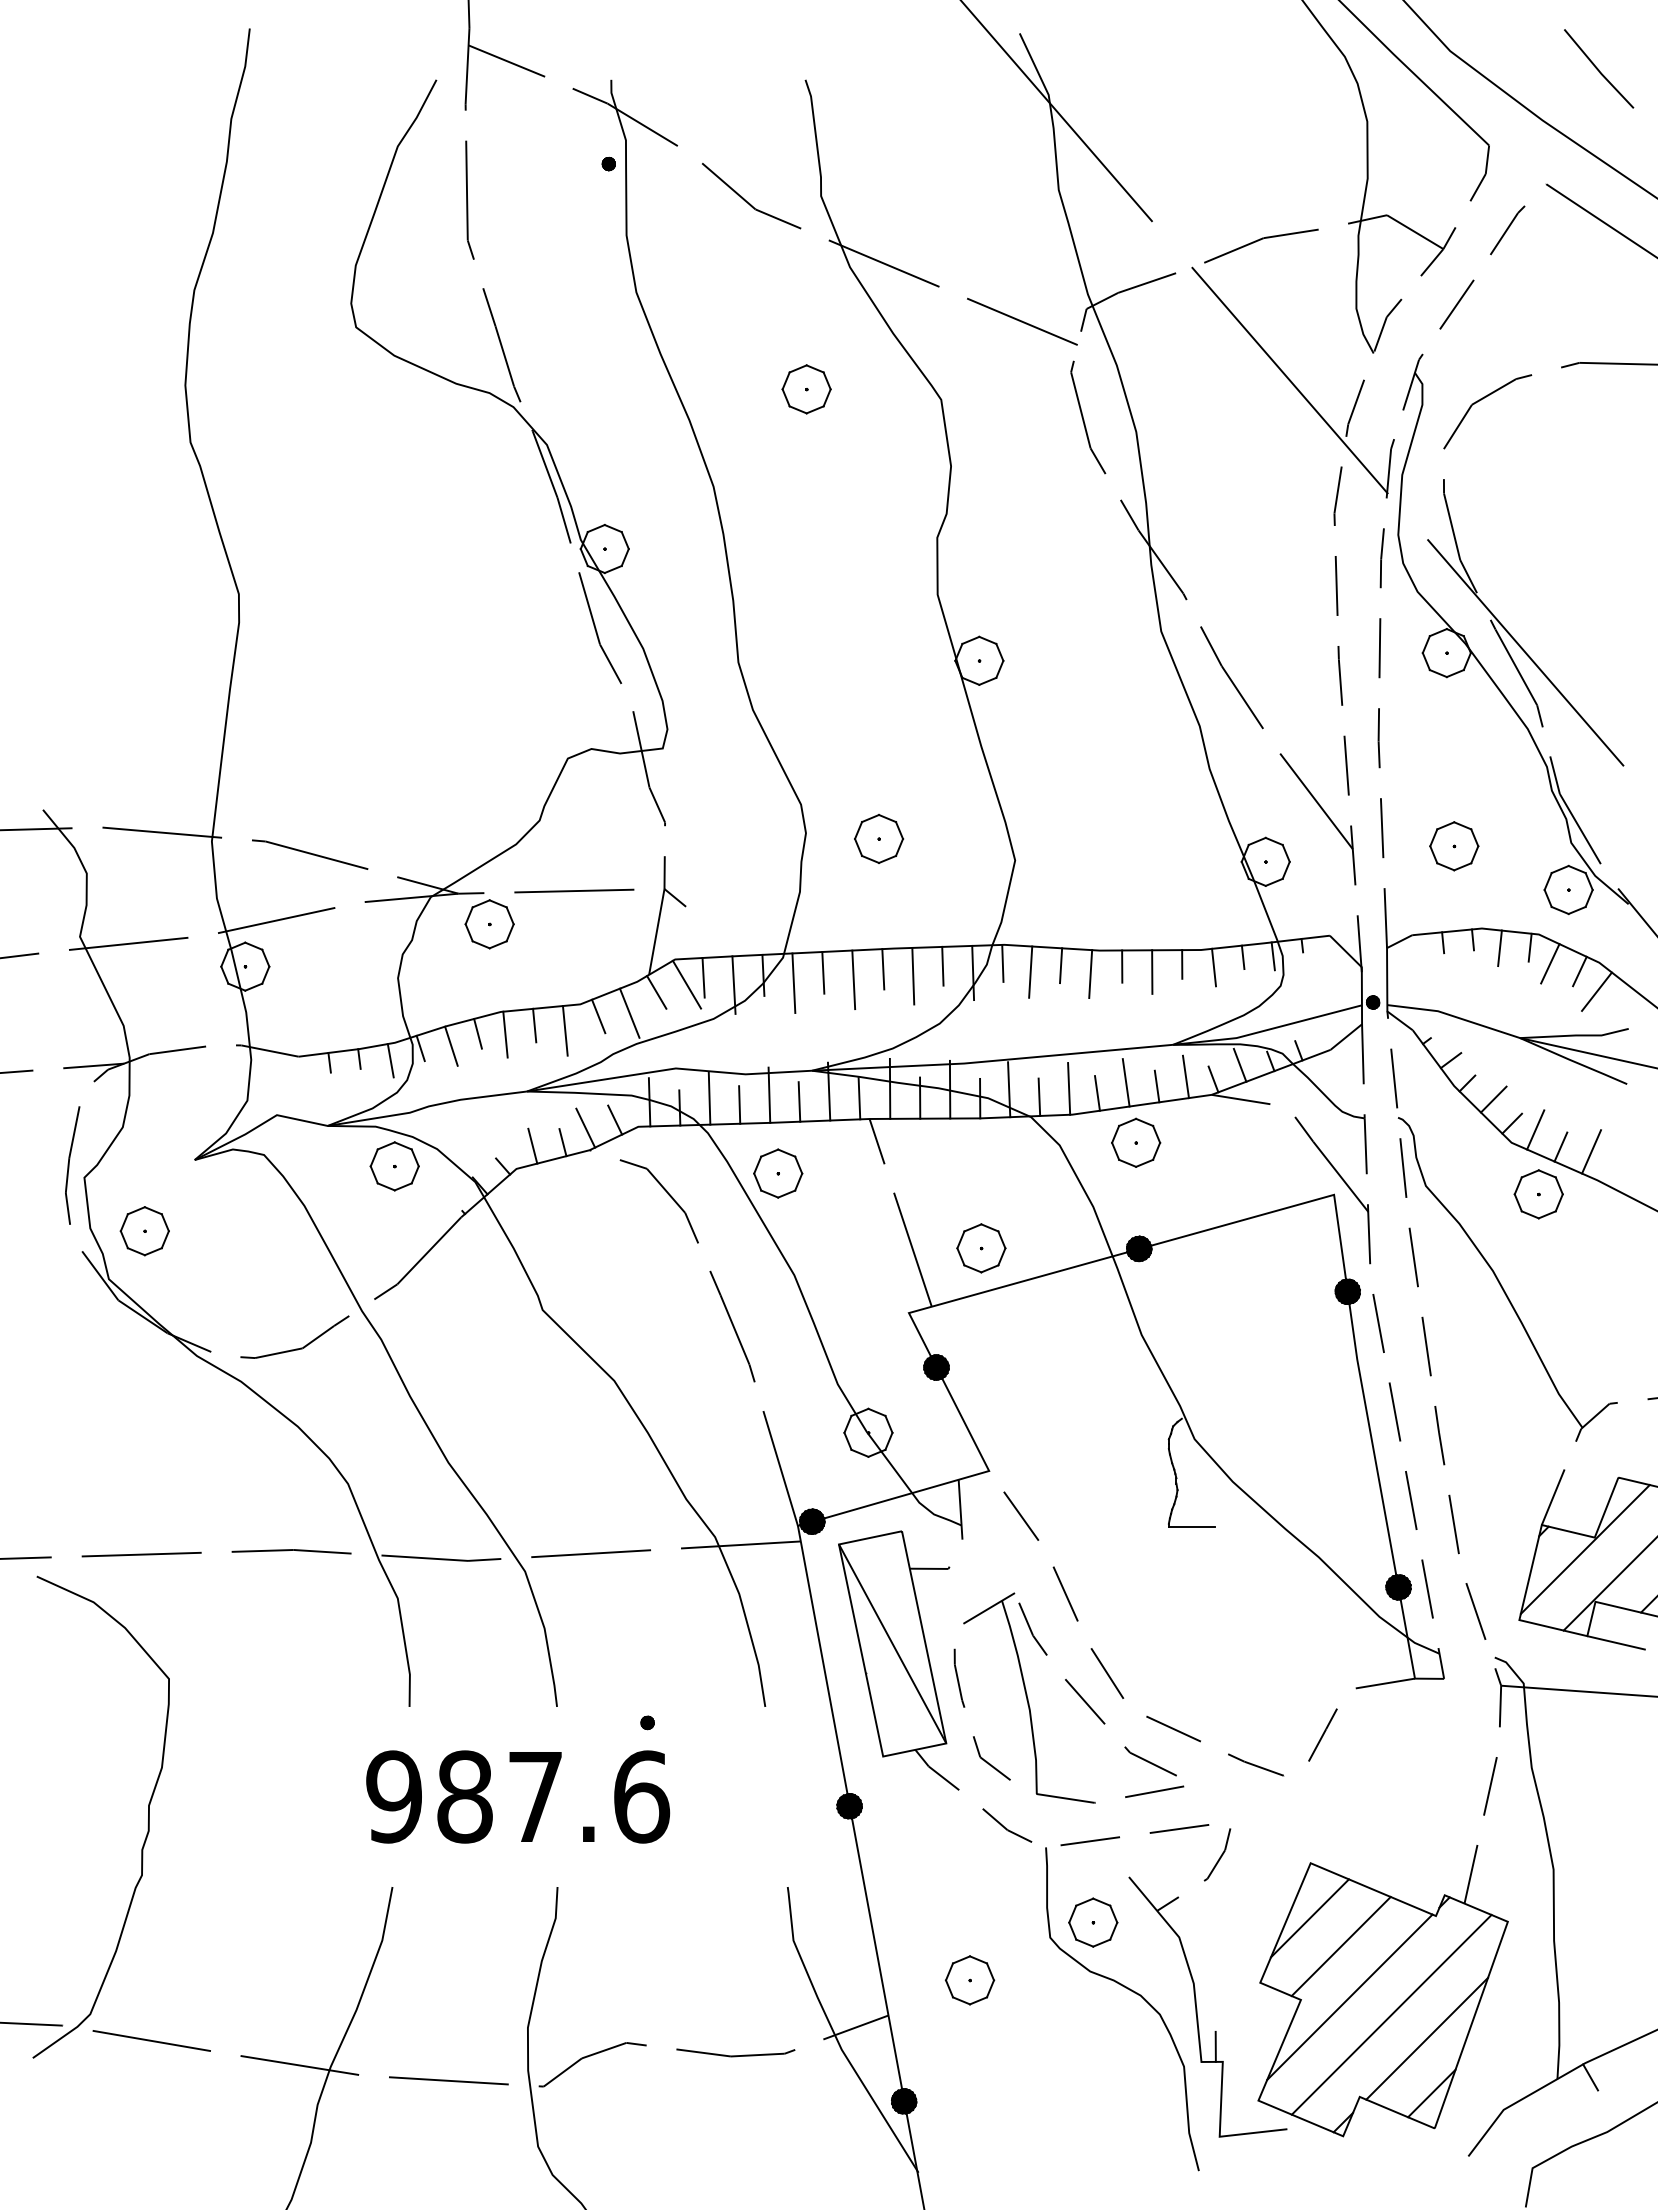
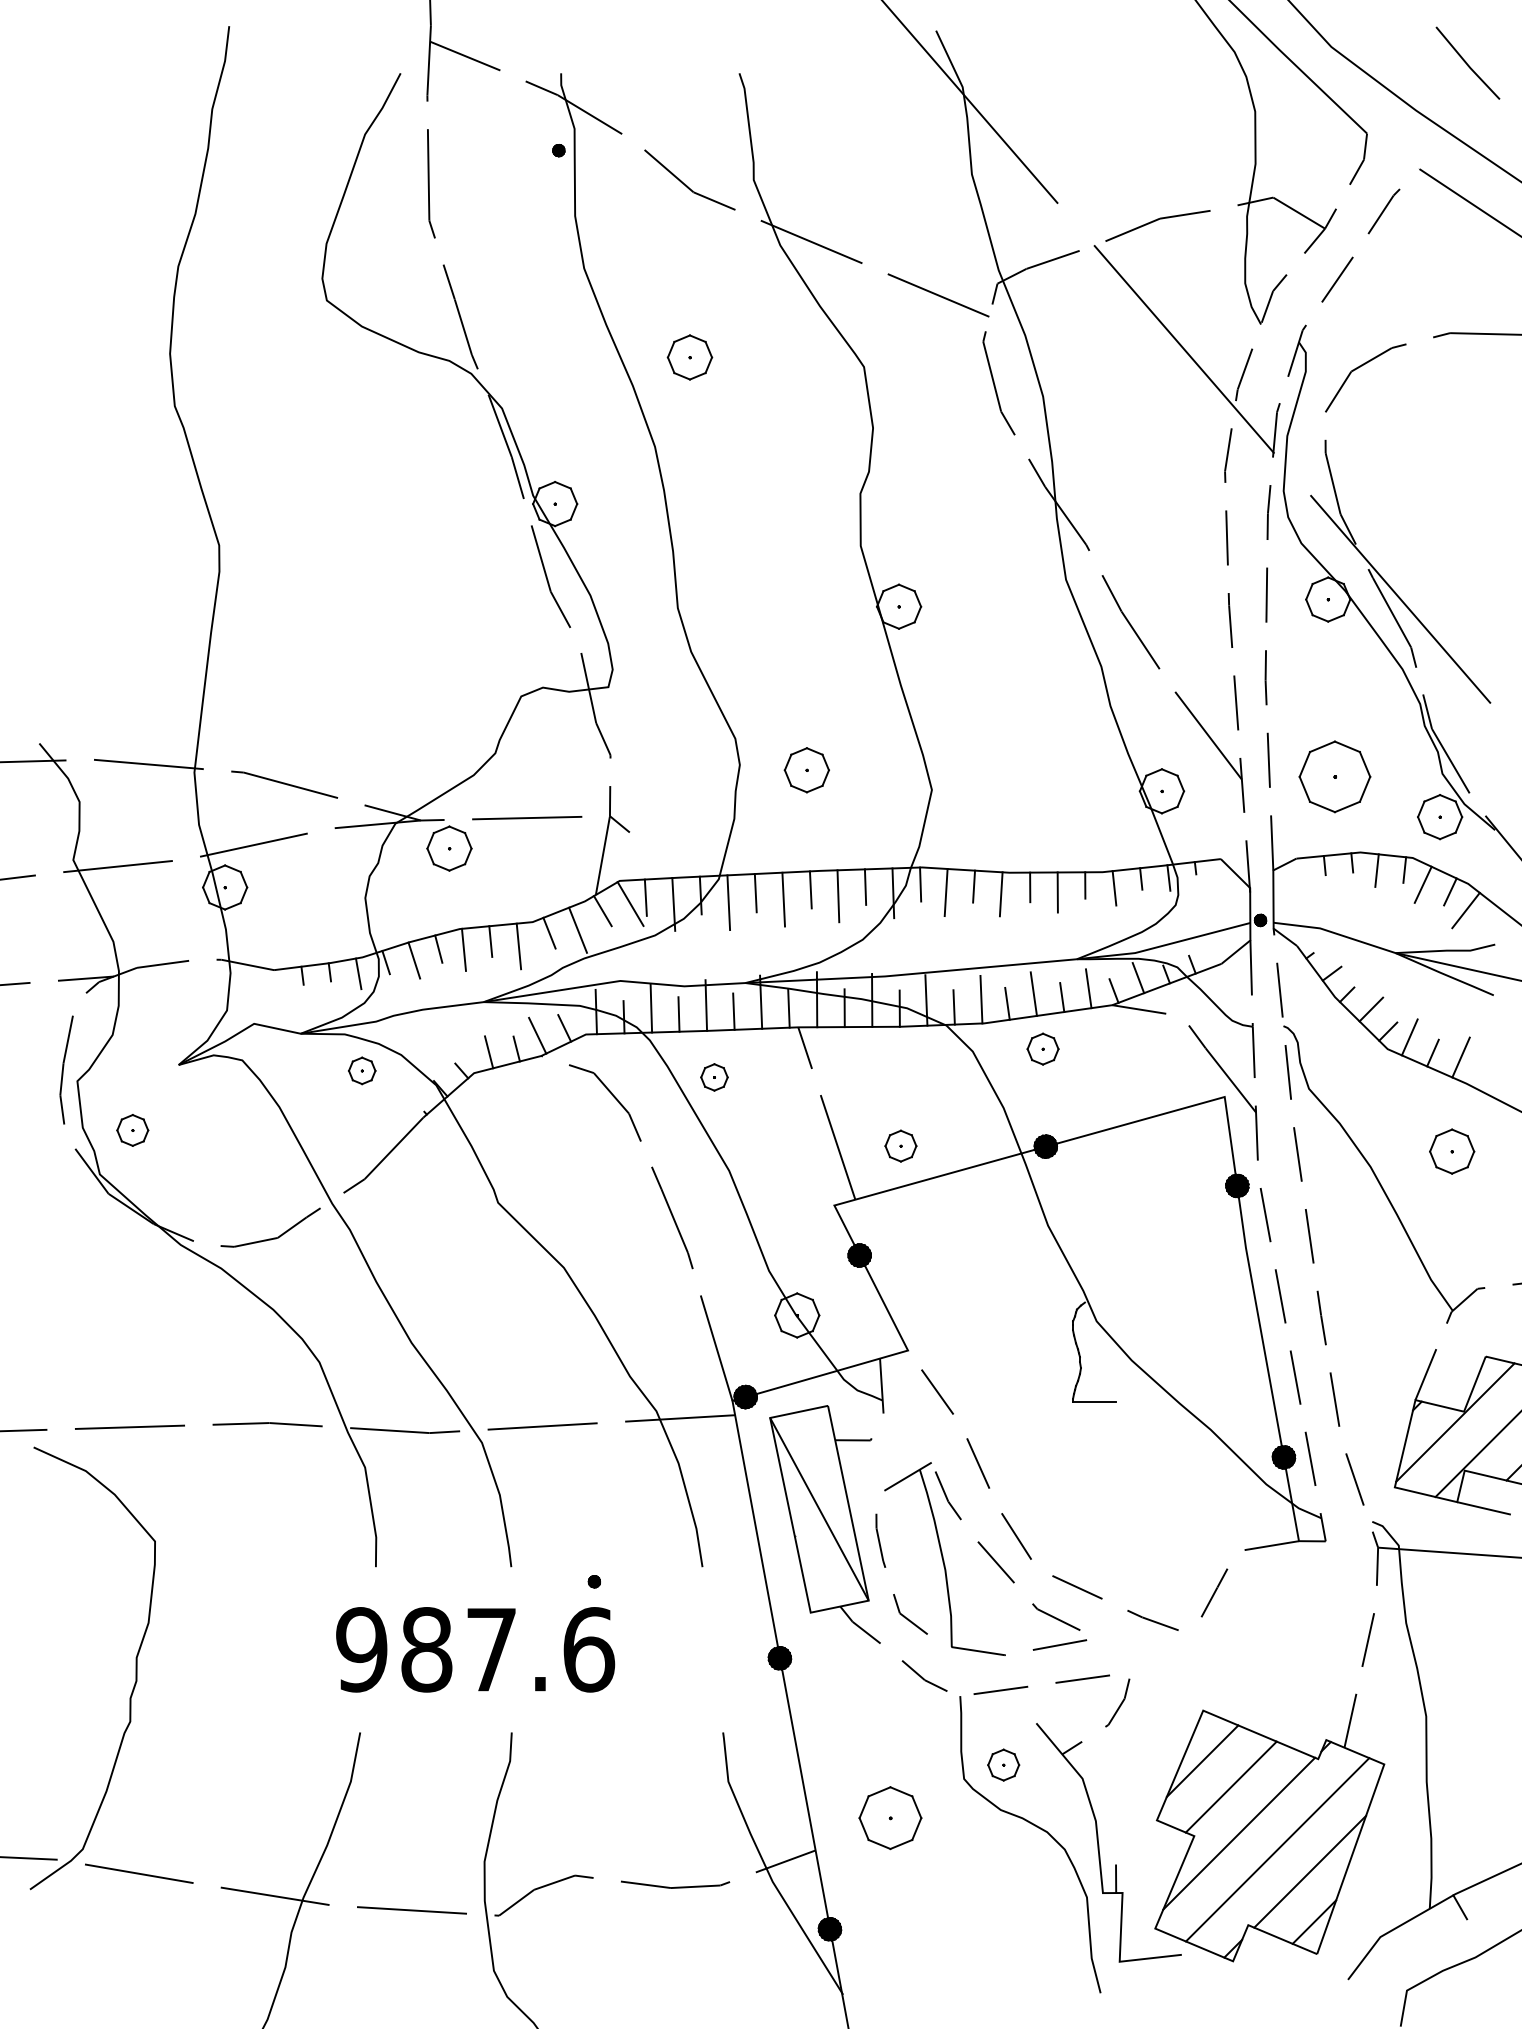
part: (806, 389) -> (689, 357), moved
part: (1454, 846) -> (1335, 777), size x1.6
part: (1136, 1142) -> (1043, 1048), size x0.7
part: (394, 1166) -> (362, 1070), size x0.6
part: (778, 1173) -> (714, 1077), size x0.6
part: (1538, 1194) -> (1451, 1151), moved
part: (144, 1231) -> (132, 1130), size x0.7
part: (981, 1248) -> (901, 1146), size x0.7
part: (1093, 1922) -> (1003, 1765), size x0.7
part: (969, 1980) -> (889, 1818), size x1.4

